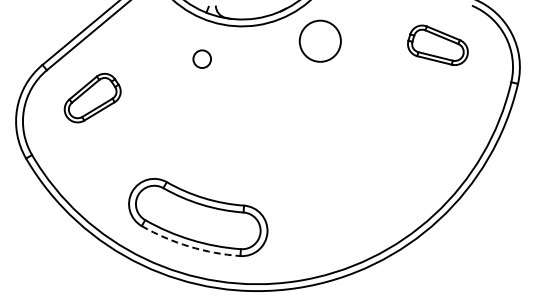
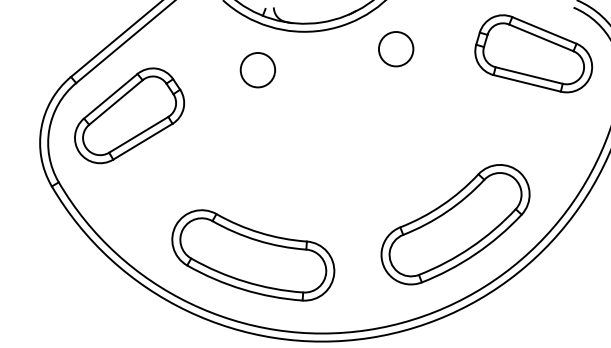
circle: (320, 40) -> (396, 48), size x0.71
part: (437, 45) -> (533, 54), size x1.67
circle: (201, 58) -> (257, 69), size x1.67
part: (92, 97) -> (129, 115), size x1.67
part: (371, 191) -> (456, 225), added
arc: (189, 246) -> (243, 289), dashed -> solid

